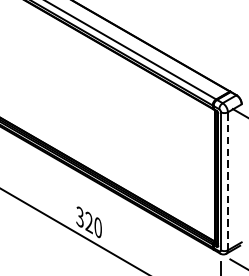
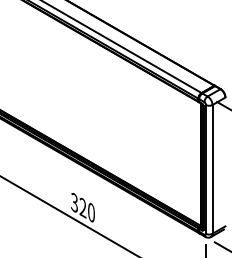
line: (227, 180) -> (212, 168), dashed -> solid

